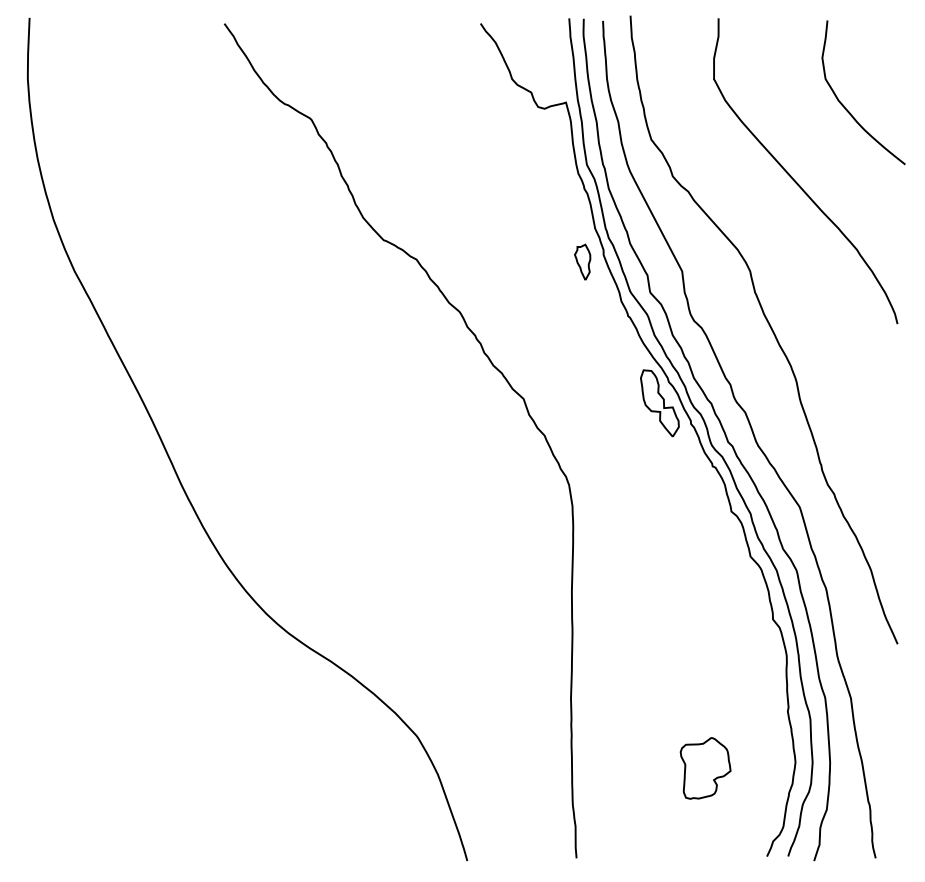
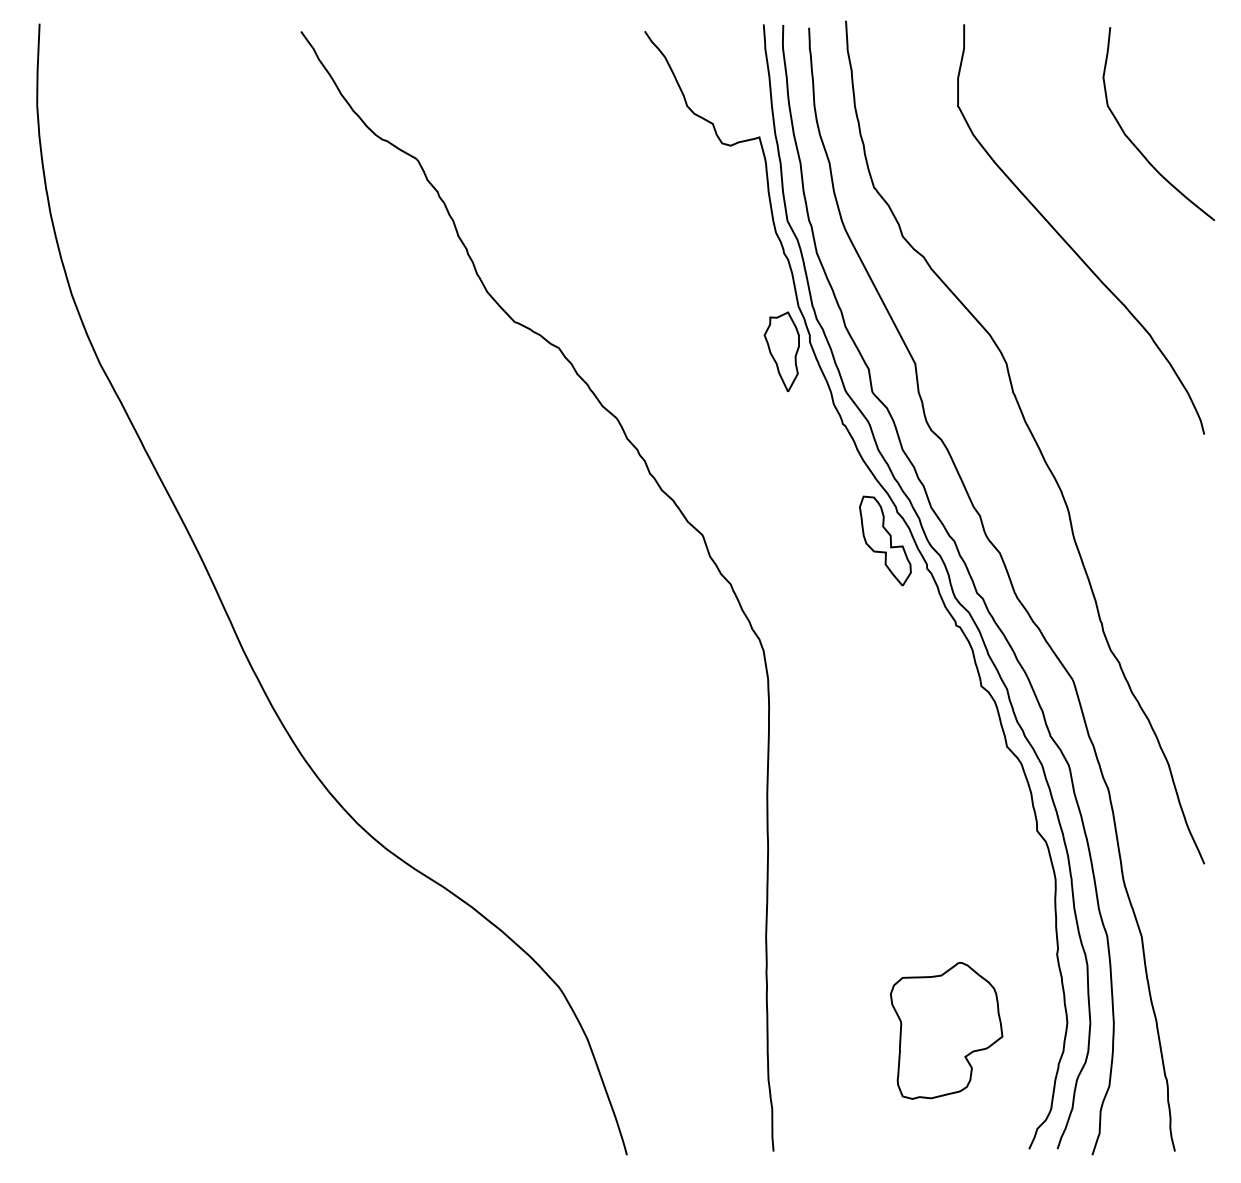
part: (582, 262) -> (781, 351), size x1.67
part: (705, 768) -> (946, 1030), size x1.67

